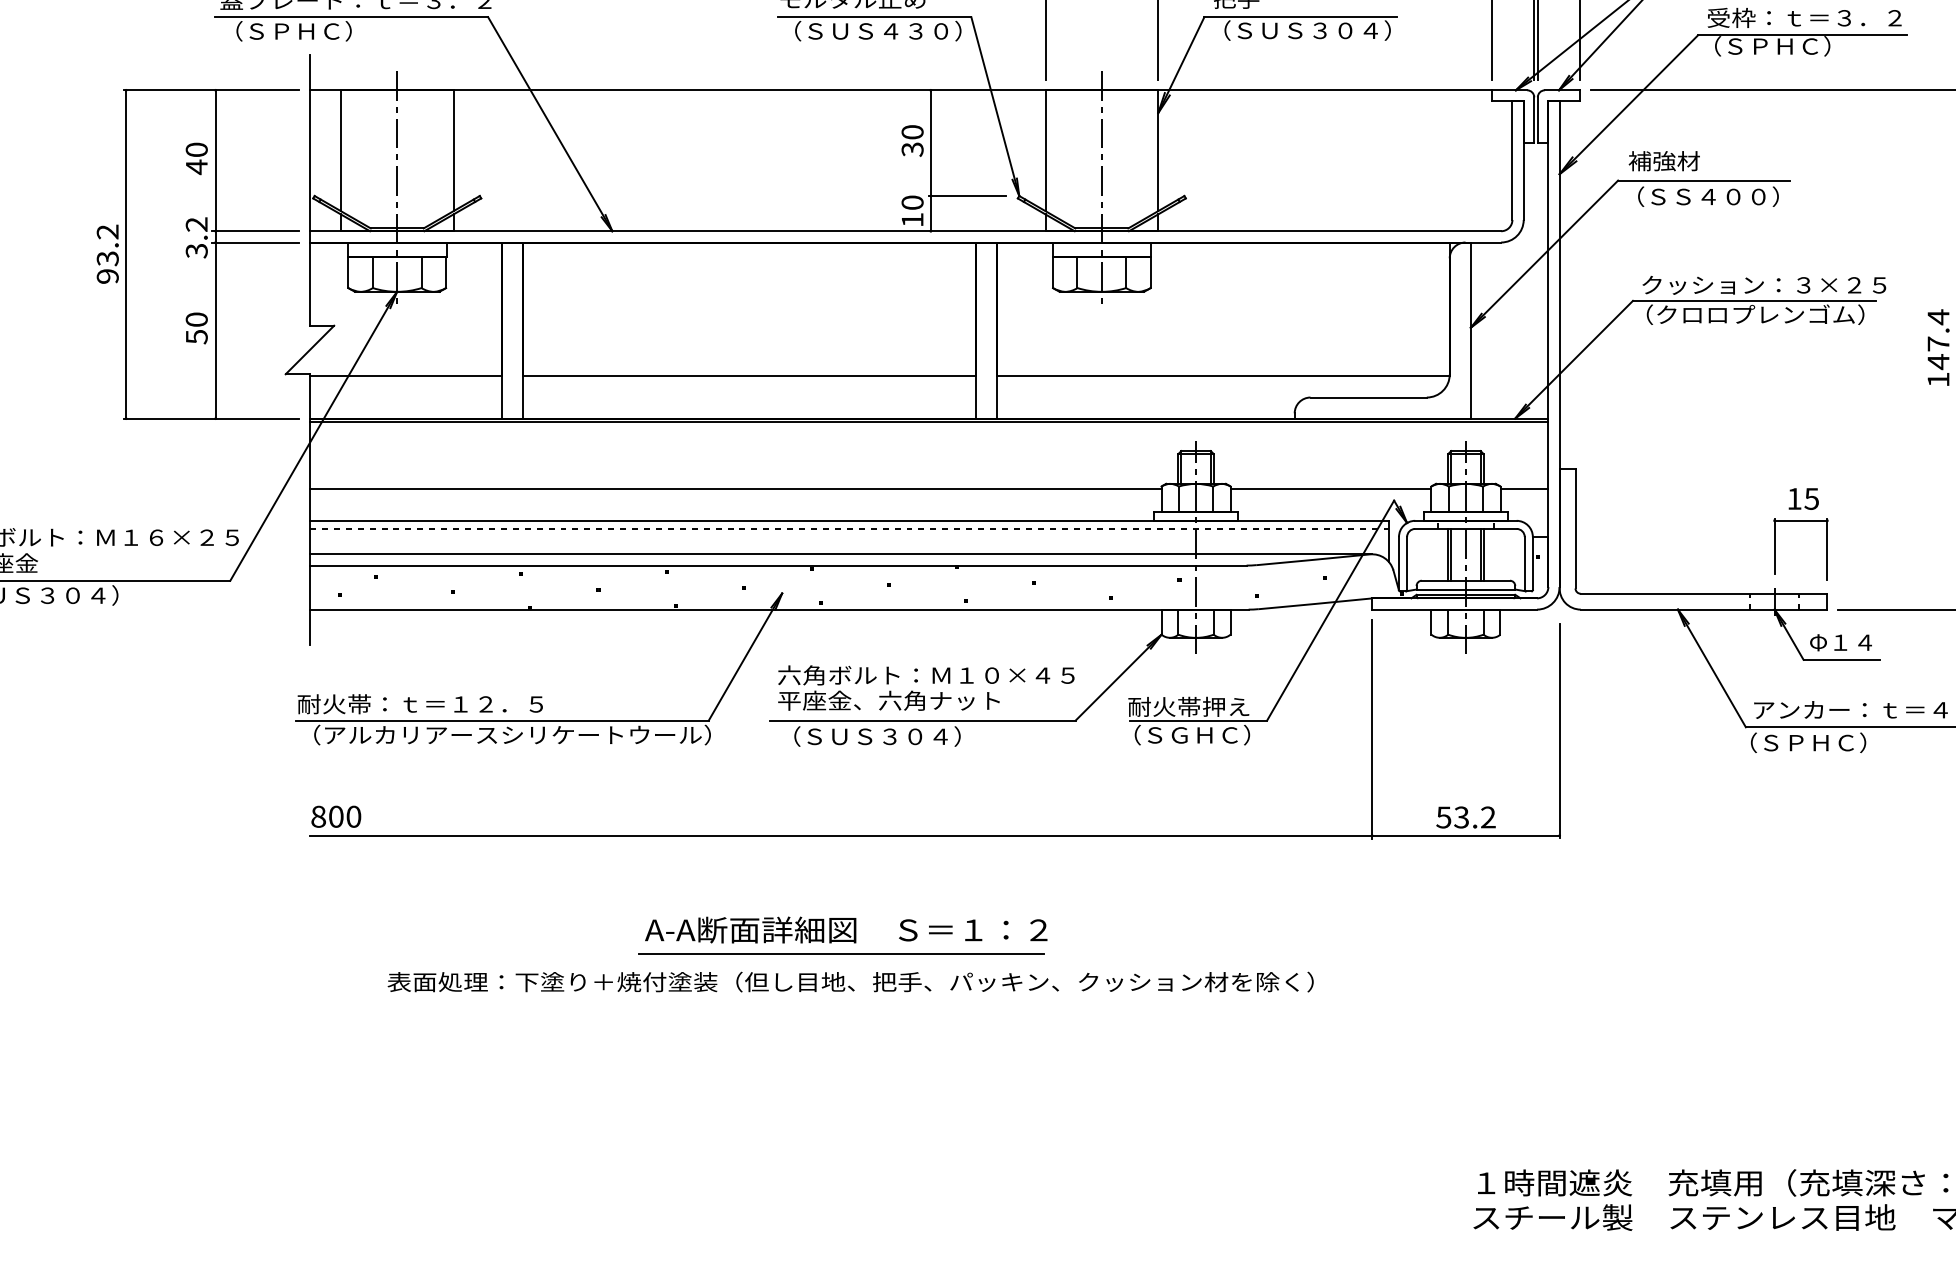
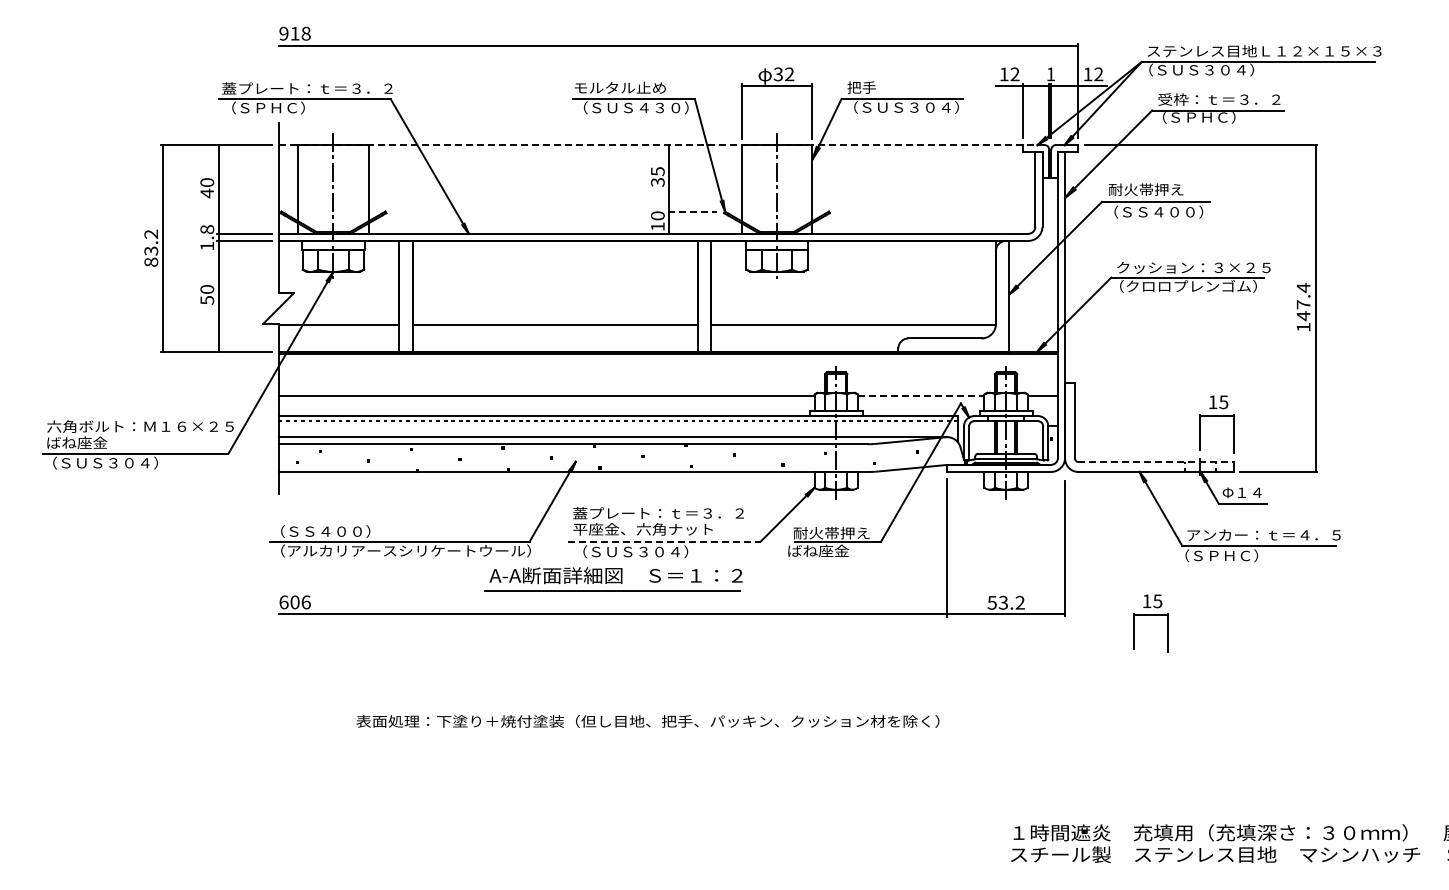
line: (919, 90) -> (662, 145), solid -> dashed
text: (912, 132) -> (657, 171), 30 -> 35
text: (1687, 160) -> (1145, 189), 補強材 -> 耐火帯押え
line: (967, 195) -> (692, 211), solid -> dashed
text: (197, 237) -> (207, 237), 3.2 -> 1.8
text: (108, 275) -> (151, 261), 93.2 -> 83.2
line: (1331, 489) -> (921, 396), solid -> dashed
line: (1704, 594) -> (1156, 462), solid -> dashed
text: (926, 675) -> (666, 513), 六角ボルト：Ｍ１０×４５ -> 蓋プレート：ｔ＝３．２
text: (419, 704) -> (347, 531), 耐火帯：ｔ＝１２．５ -> （ＳＳ４００）
line: (923, 720) -> (664, 541), solid -> dashed
text: (1185, 734) -> (829, 550), （ＳＧＨＣ） -> ばね座金
text: (335, 816) -> (294, 602), 800 -> 606
part: (1695, 837) -> (1150, 615), added
part: (842, 936) -> (613, 579), moved
text: (850, 982) -> (647, 721), moved

